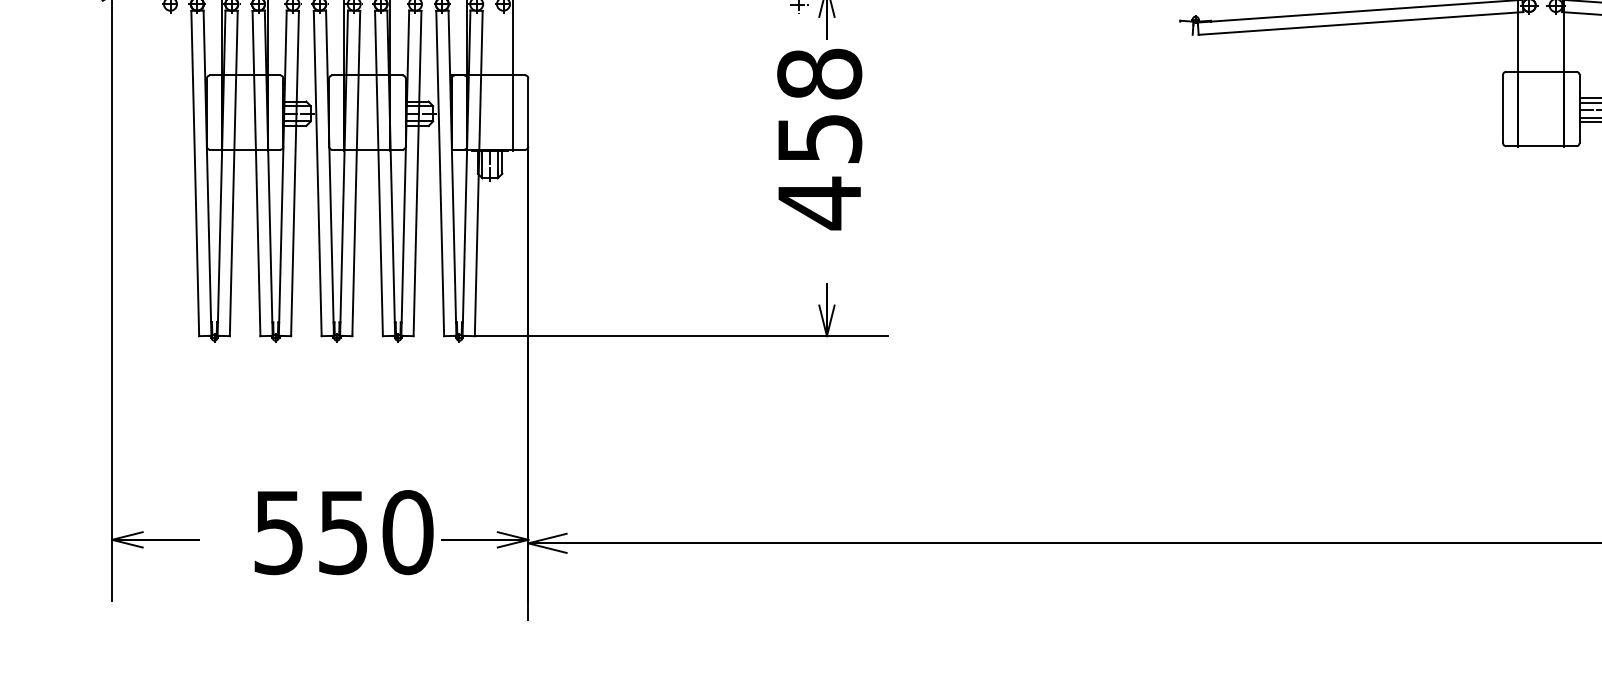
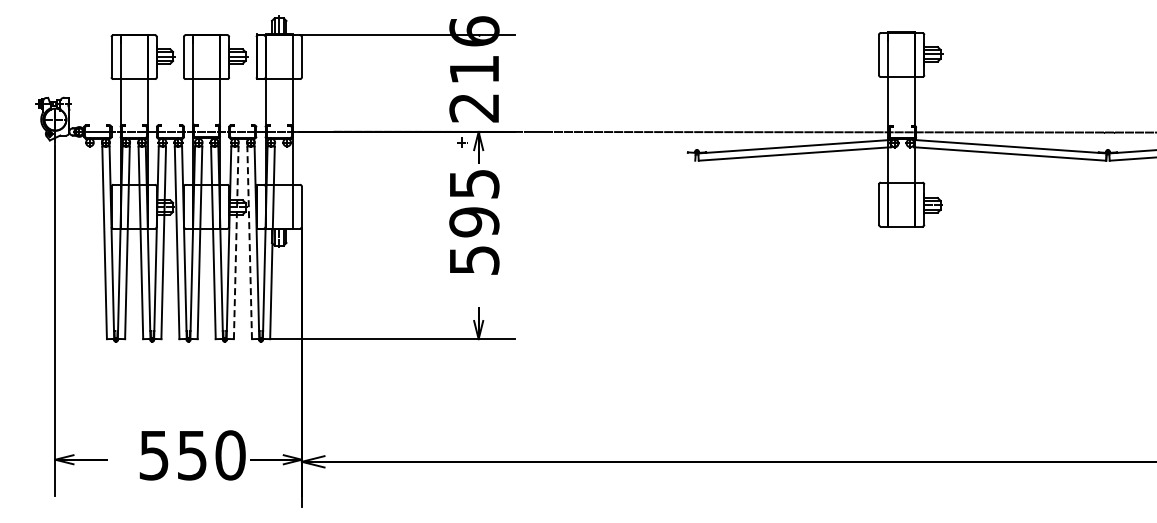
text: (819, 139) -> (474, 222), 458 -> 595
line: (417, 172) -> (236, 242), solid -> dashed
line: (439, 172) -> (249, 242), solid -> dashed

